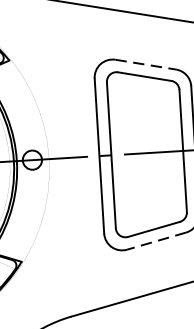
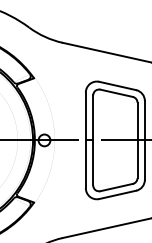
line: (145, 63) -> (117, 85), dashed -> solid
line: (156, 240) -> (117, 194), dashed -> solid

